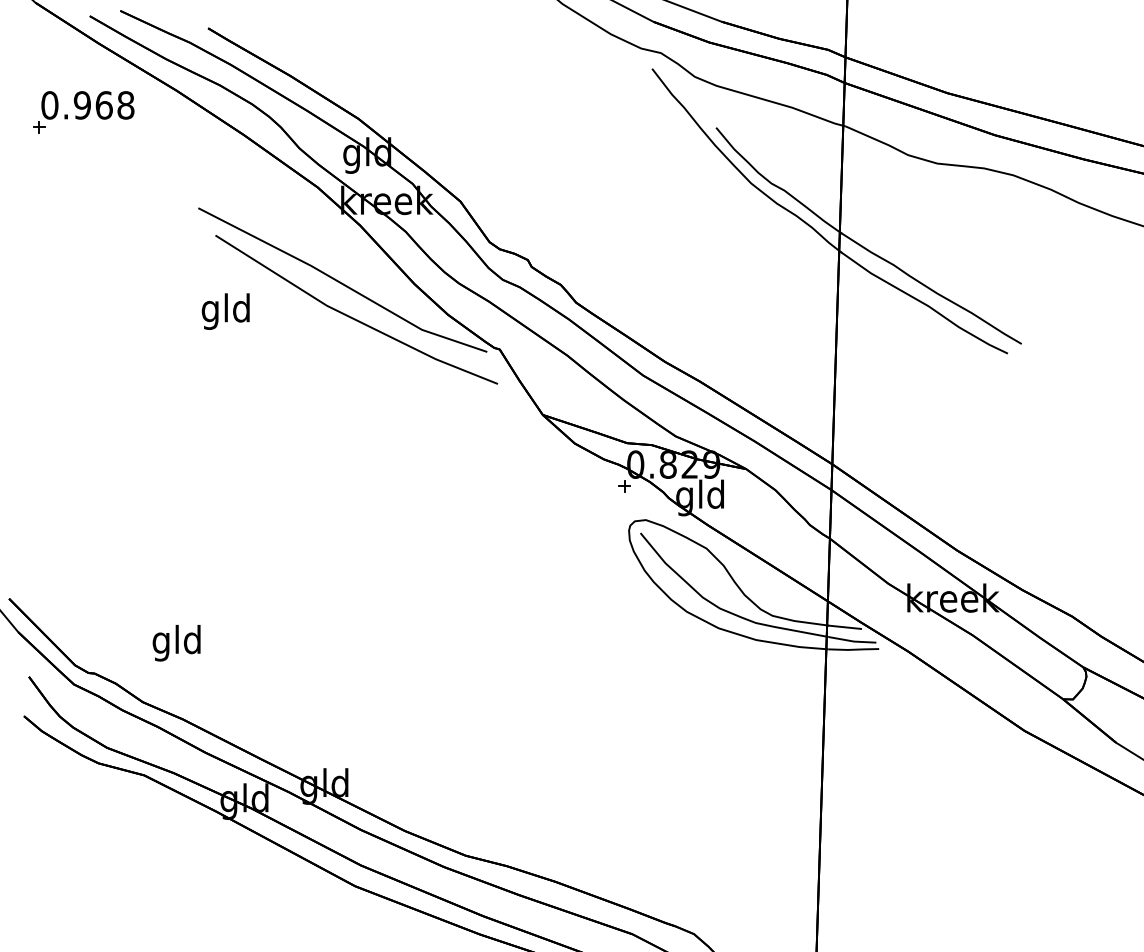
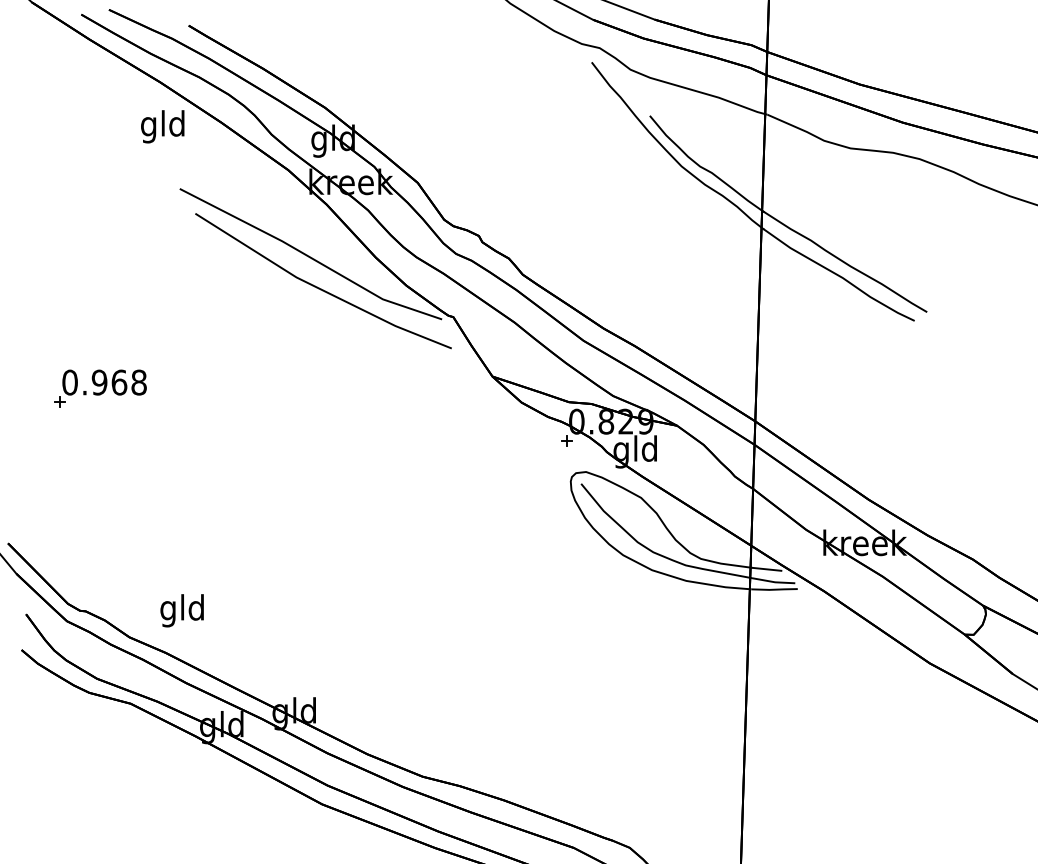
part: (83, 111) -> (100, 388), moved
text: (225, 311) -> (162, 126), moved
text: (175, 642) -> (181, 610), moved

